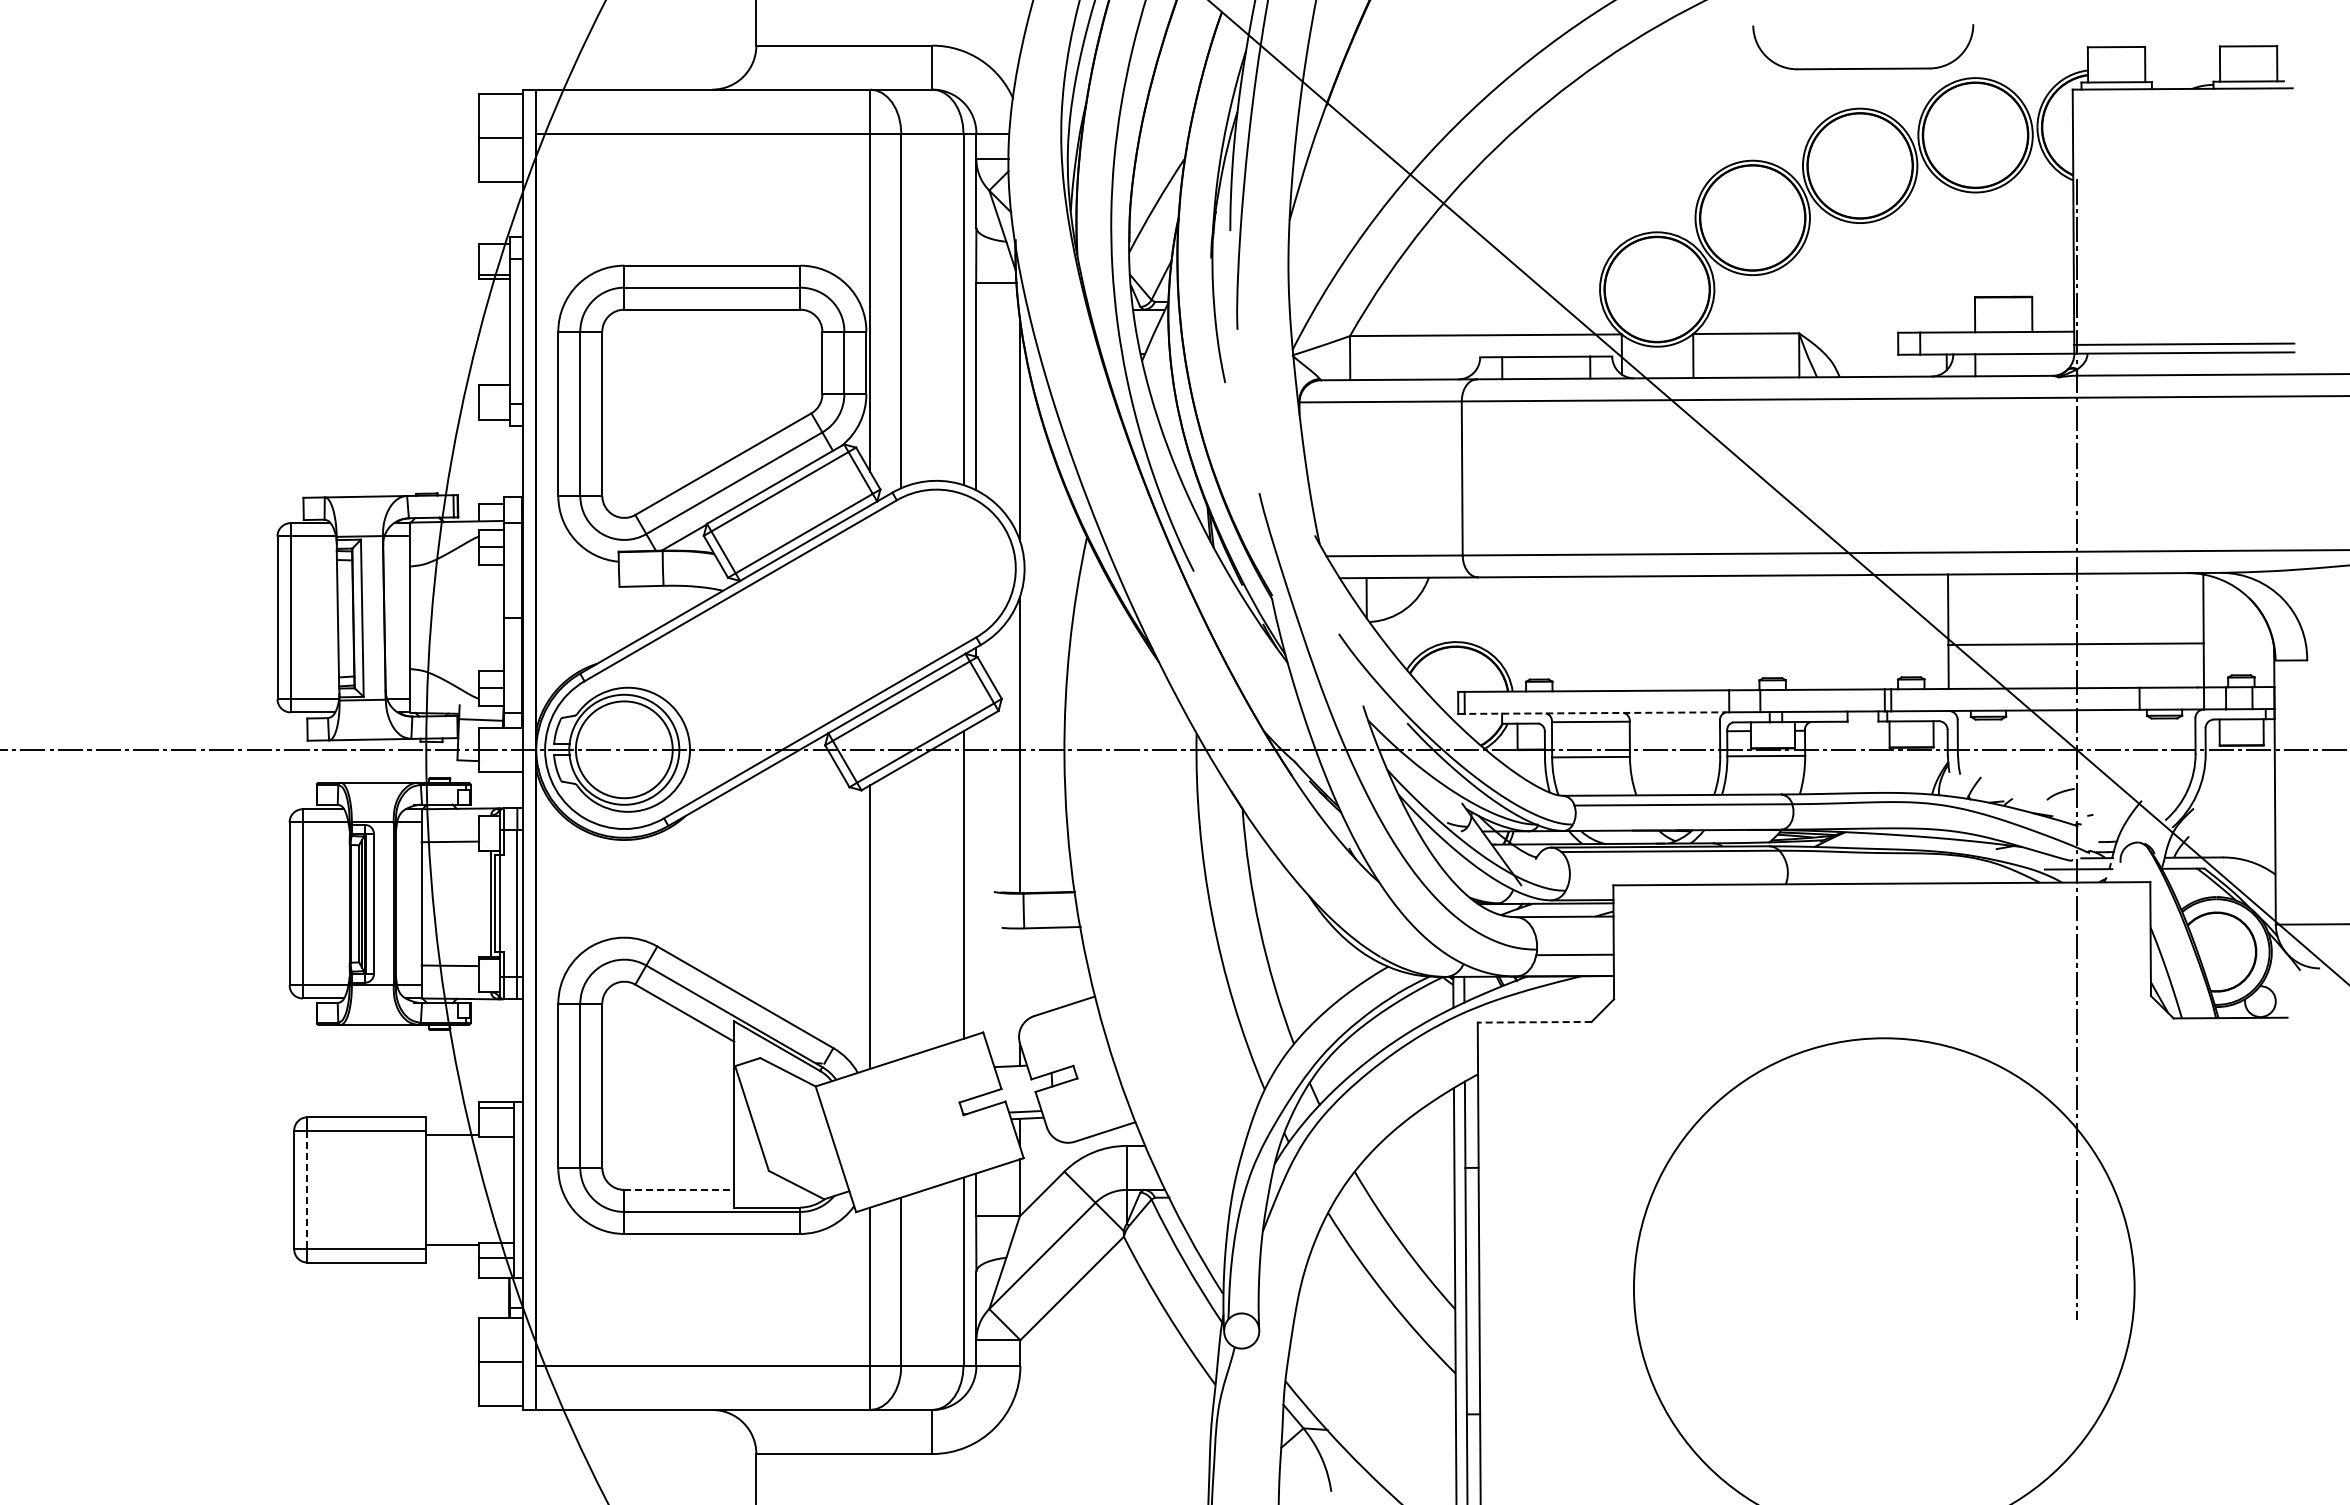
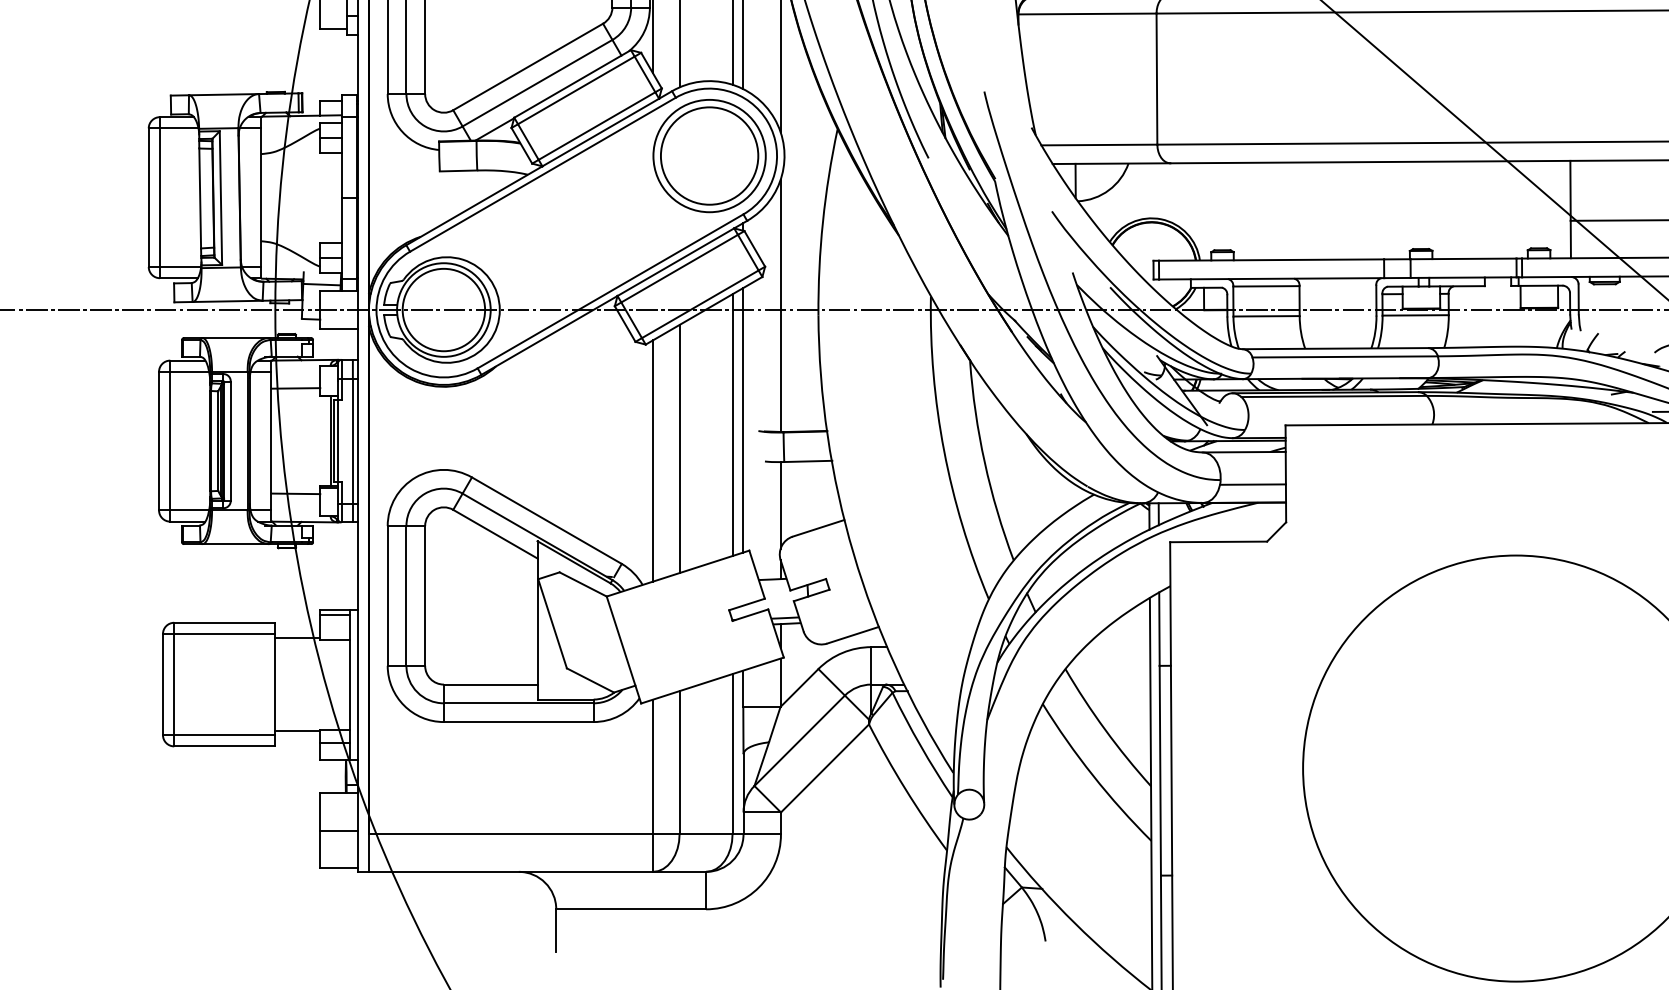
part: (936, 568) -> (709, 155), added
line: (1596, 713) -> (1271, 279), dashed -> solid
line: (976, 878) -> (743, 419), added
line: (901, 912) -> (679, 448), added
line: (1019, 979) -> (780, 505), added
line: (1534, 1022) -> (1218, 542), dashed -> solid
line: (679, 1189) -> (490, 684), dashed -> solid
line: (307, 1190) -> (174, 685), dashed -> solid

